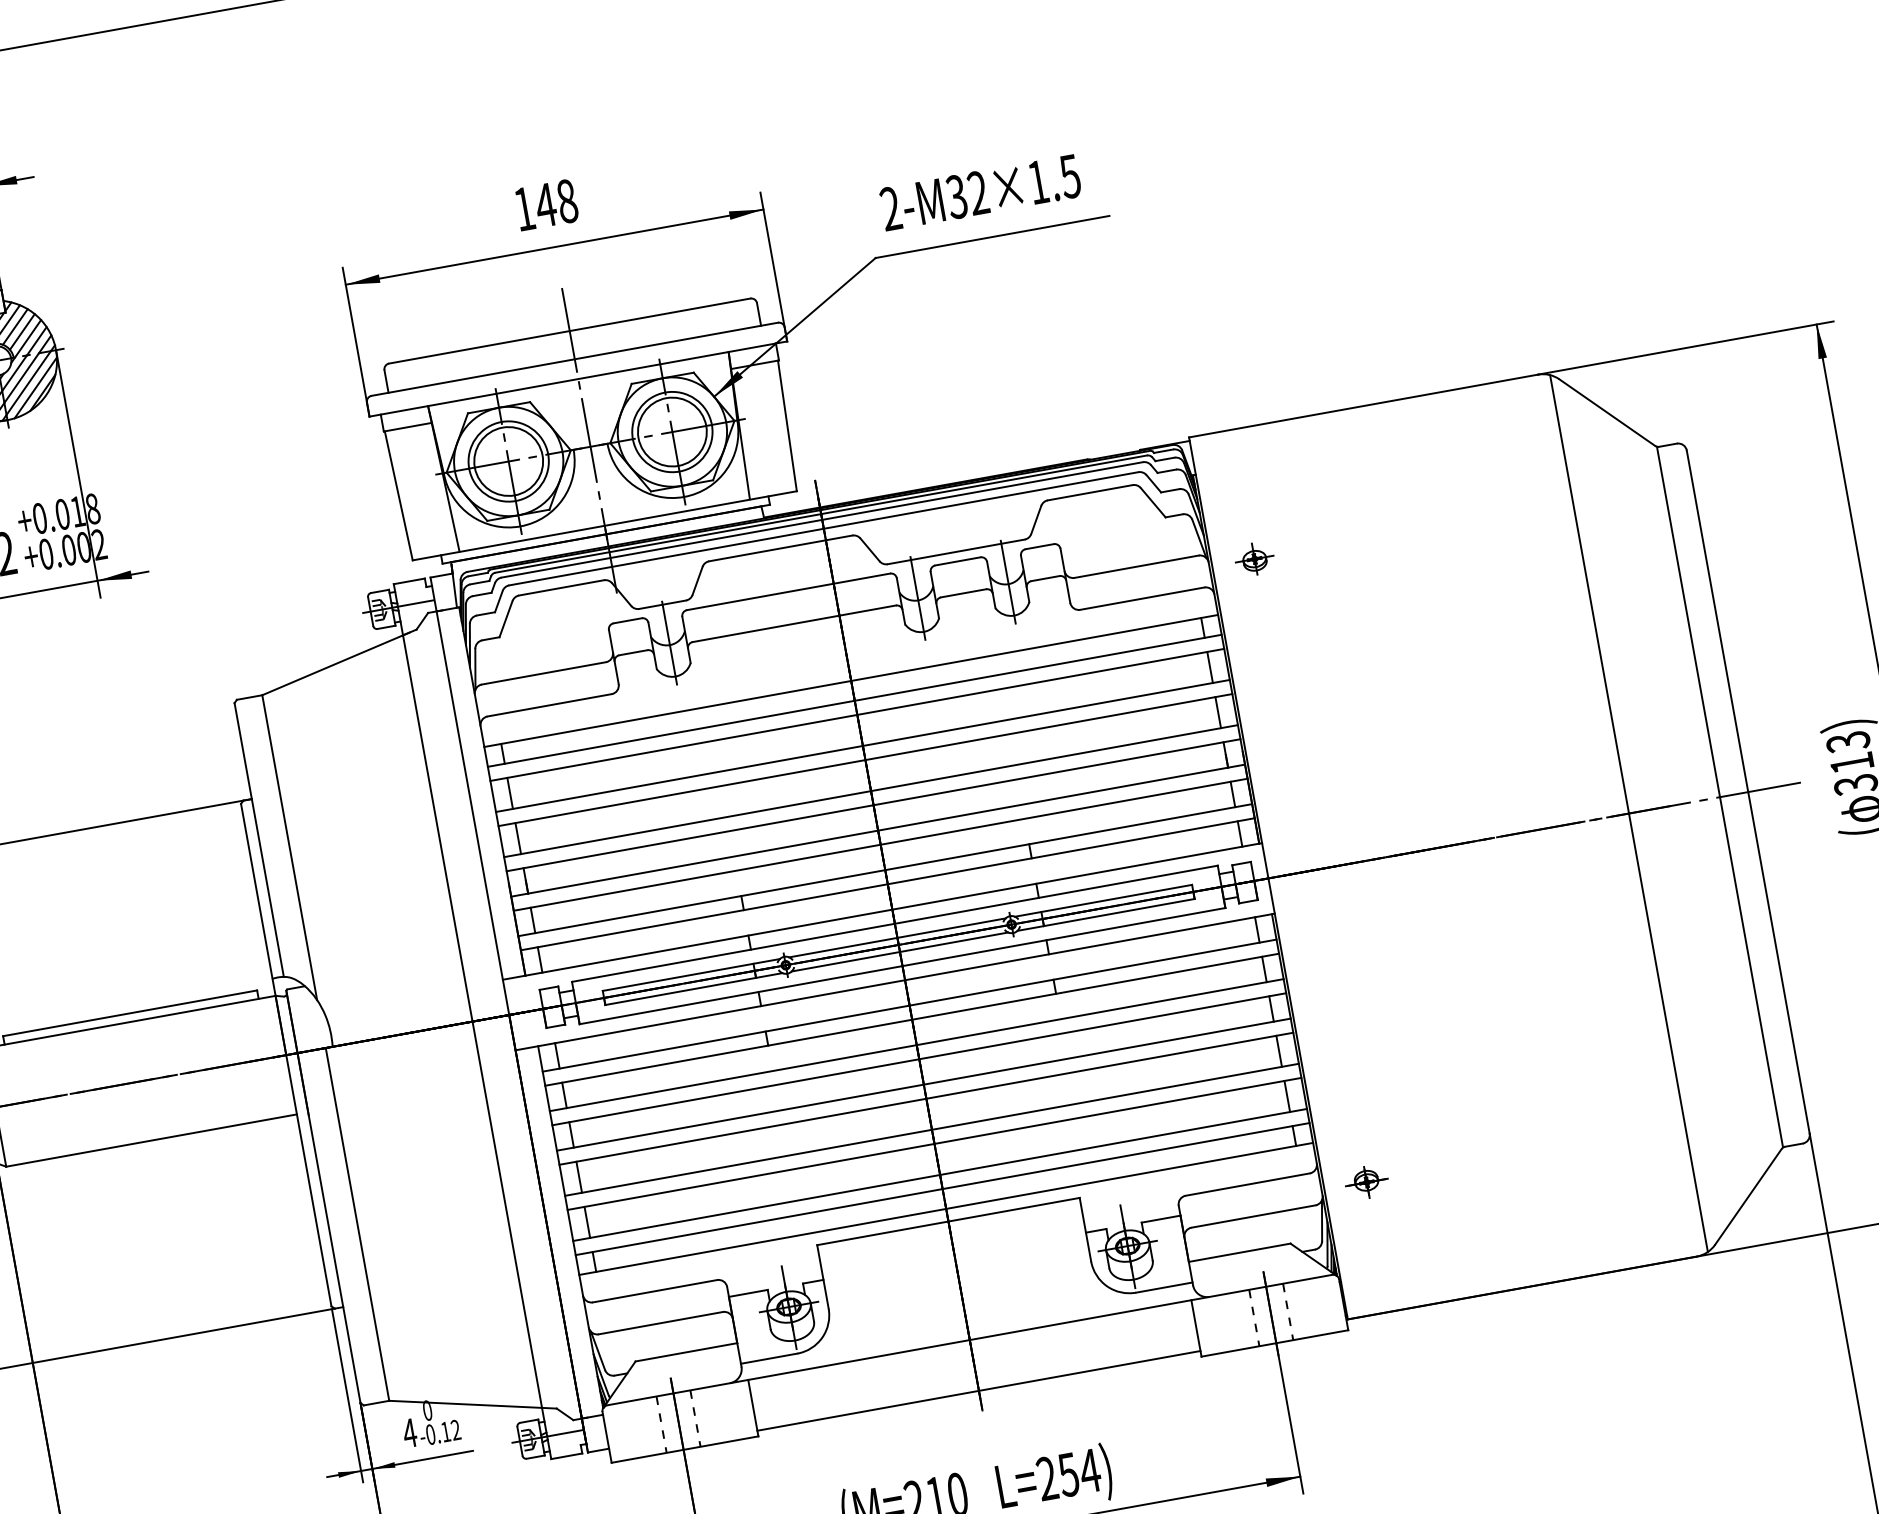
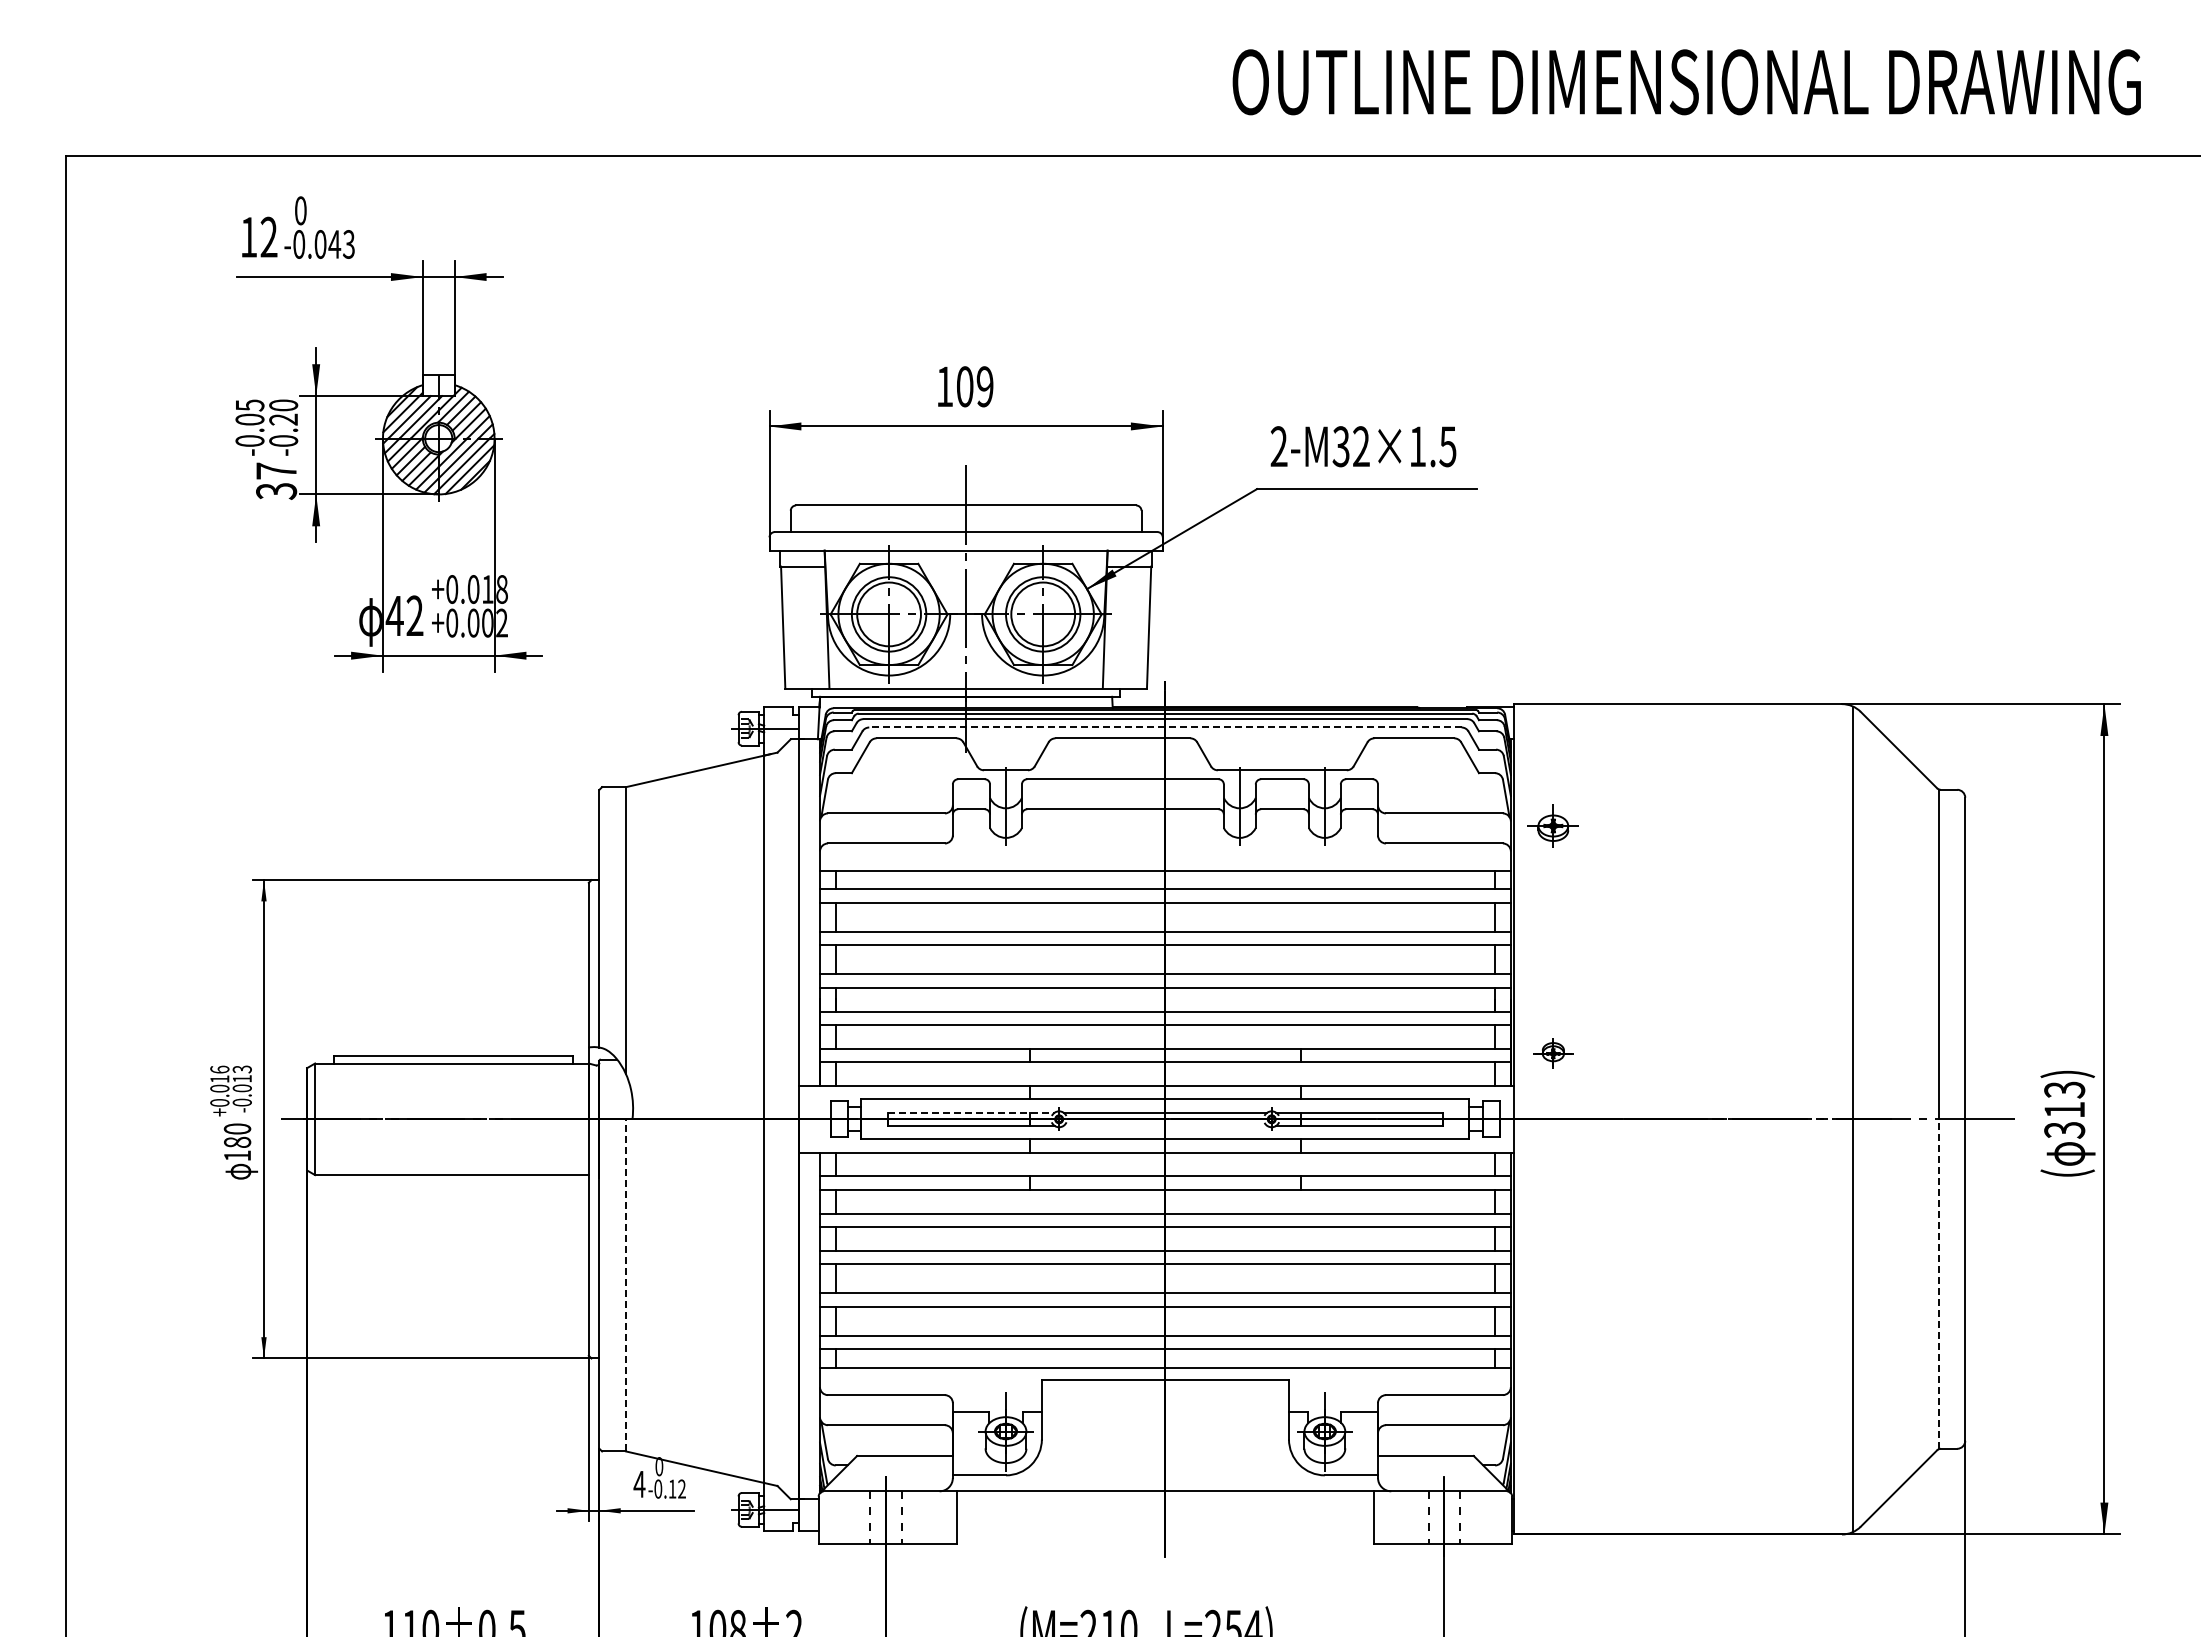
text: (555, 203) -> (974, 386), 148 -> 109
line: (822, 528) -> (1164, 727), solid -> dashed
part: (1254, 558) -> (1553, 825), size x1.4
line: (899, 951) -> (1165, 1125), removed
line: (1751, 972) -> (1938, 1284), solid -> dashed
line: (691, 974) -> (971, 1112), solid -> dashed
part: (1366, 1182) -> (1553, 1053), moved
line: (357, 1223) -> (626, 1284), solid -> dashed
line: (979, 1391) -> (1165, 1539), removed

